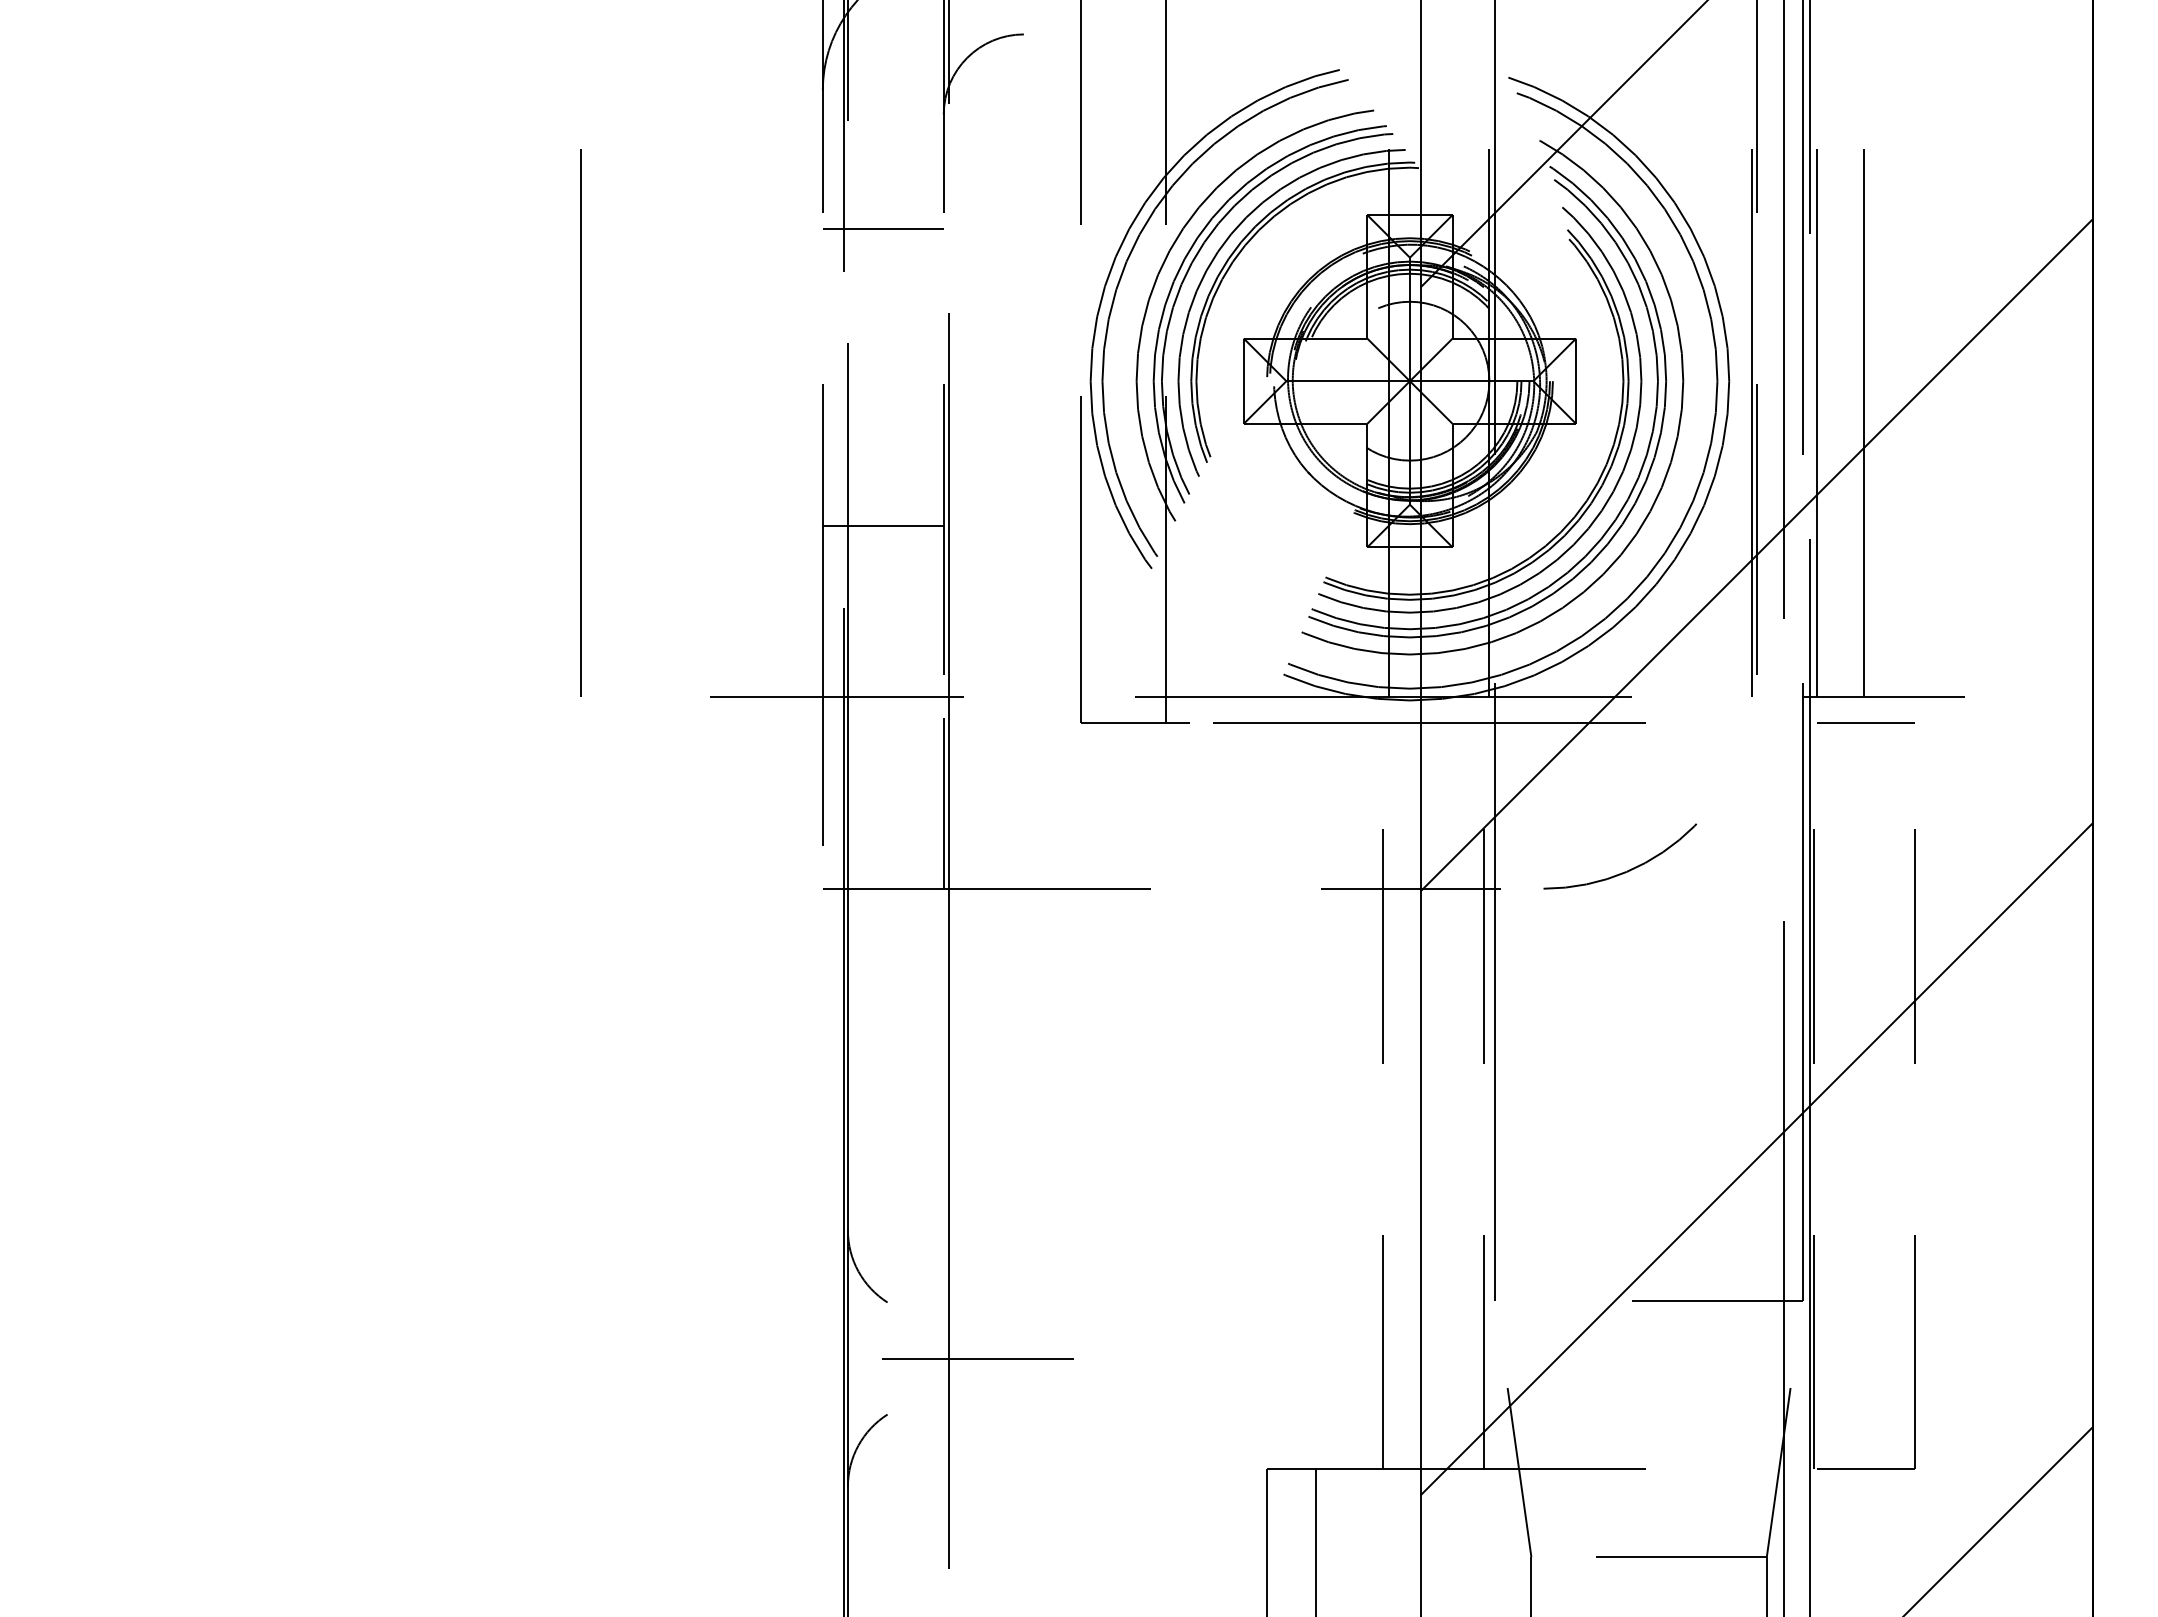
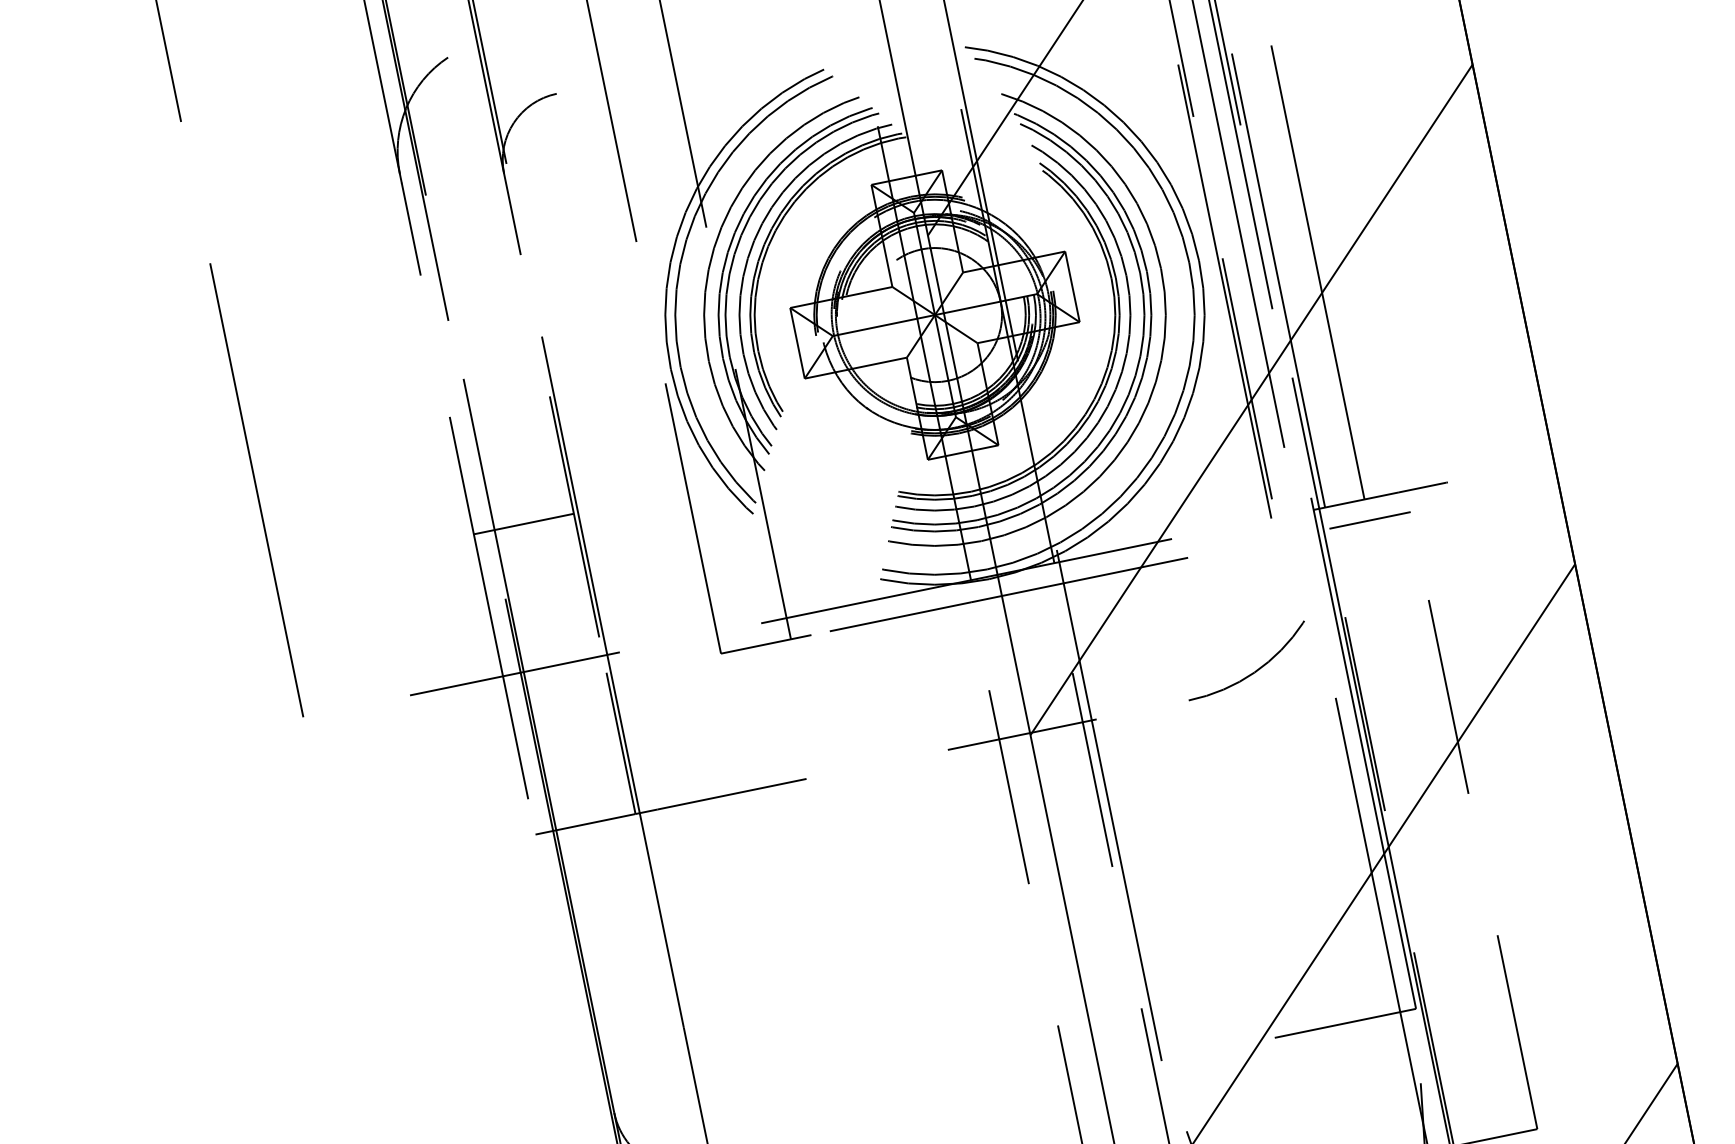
line: (882, 229) -> (472, 279), removed
arc: (1624, 871) -> (1252, 672), moved

